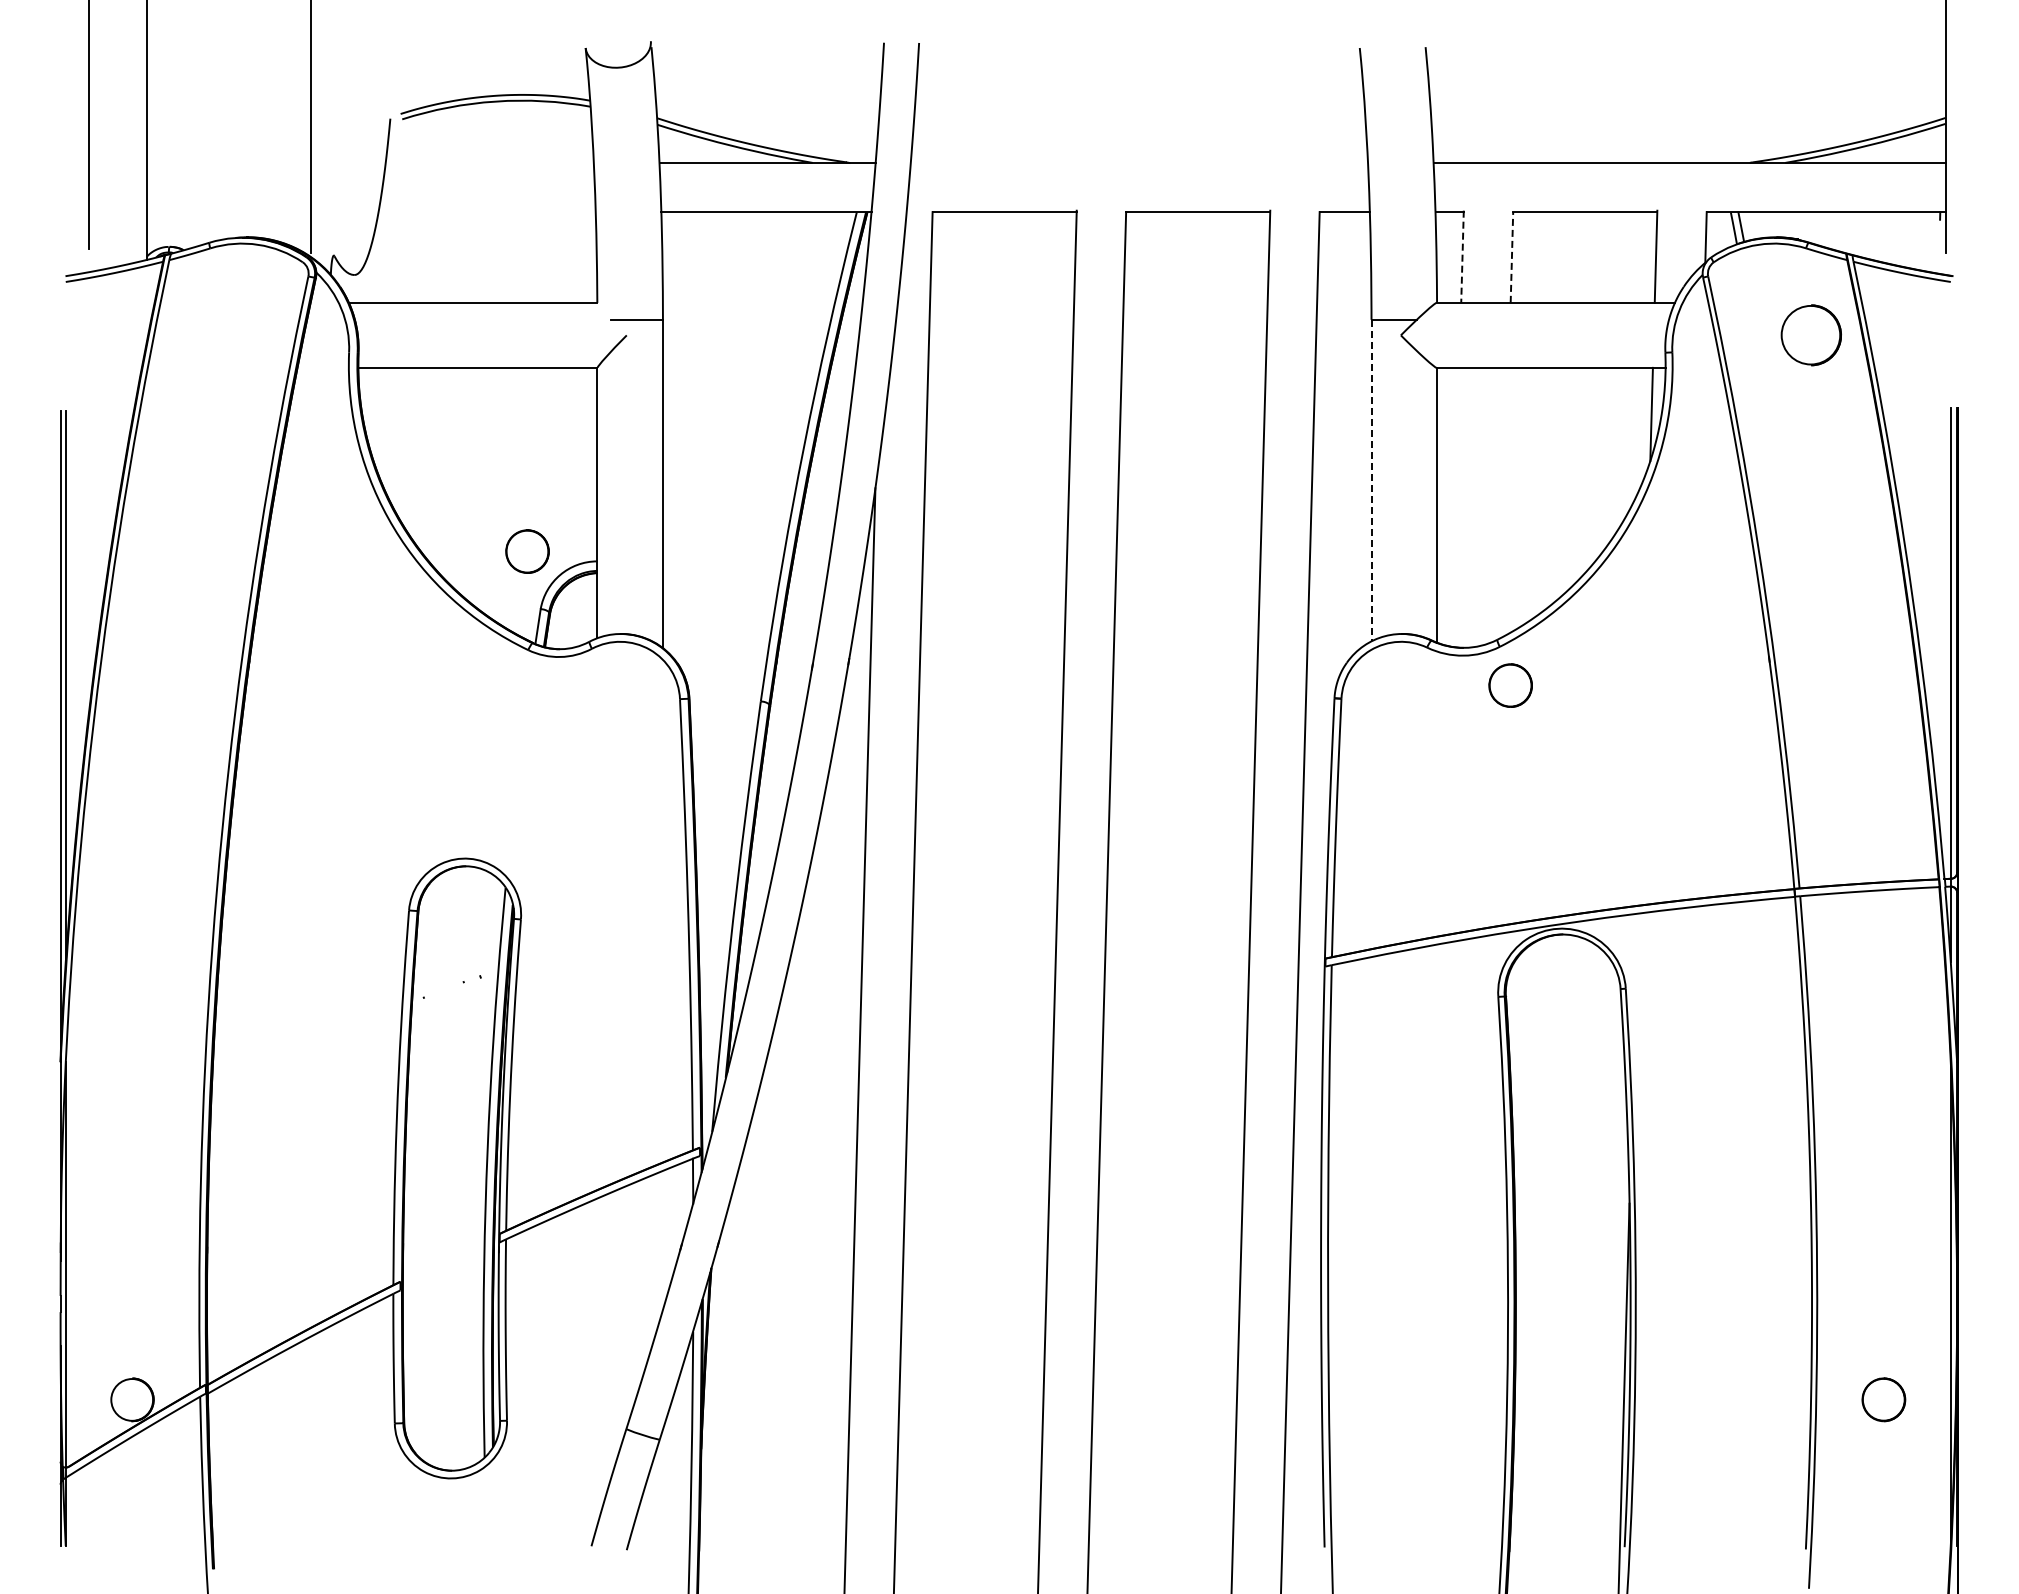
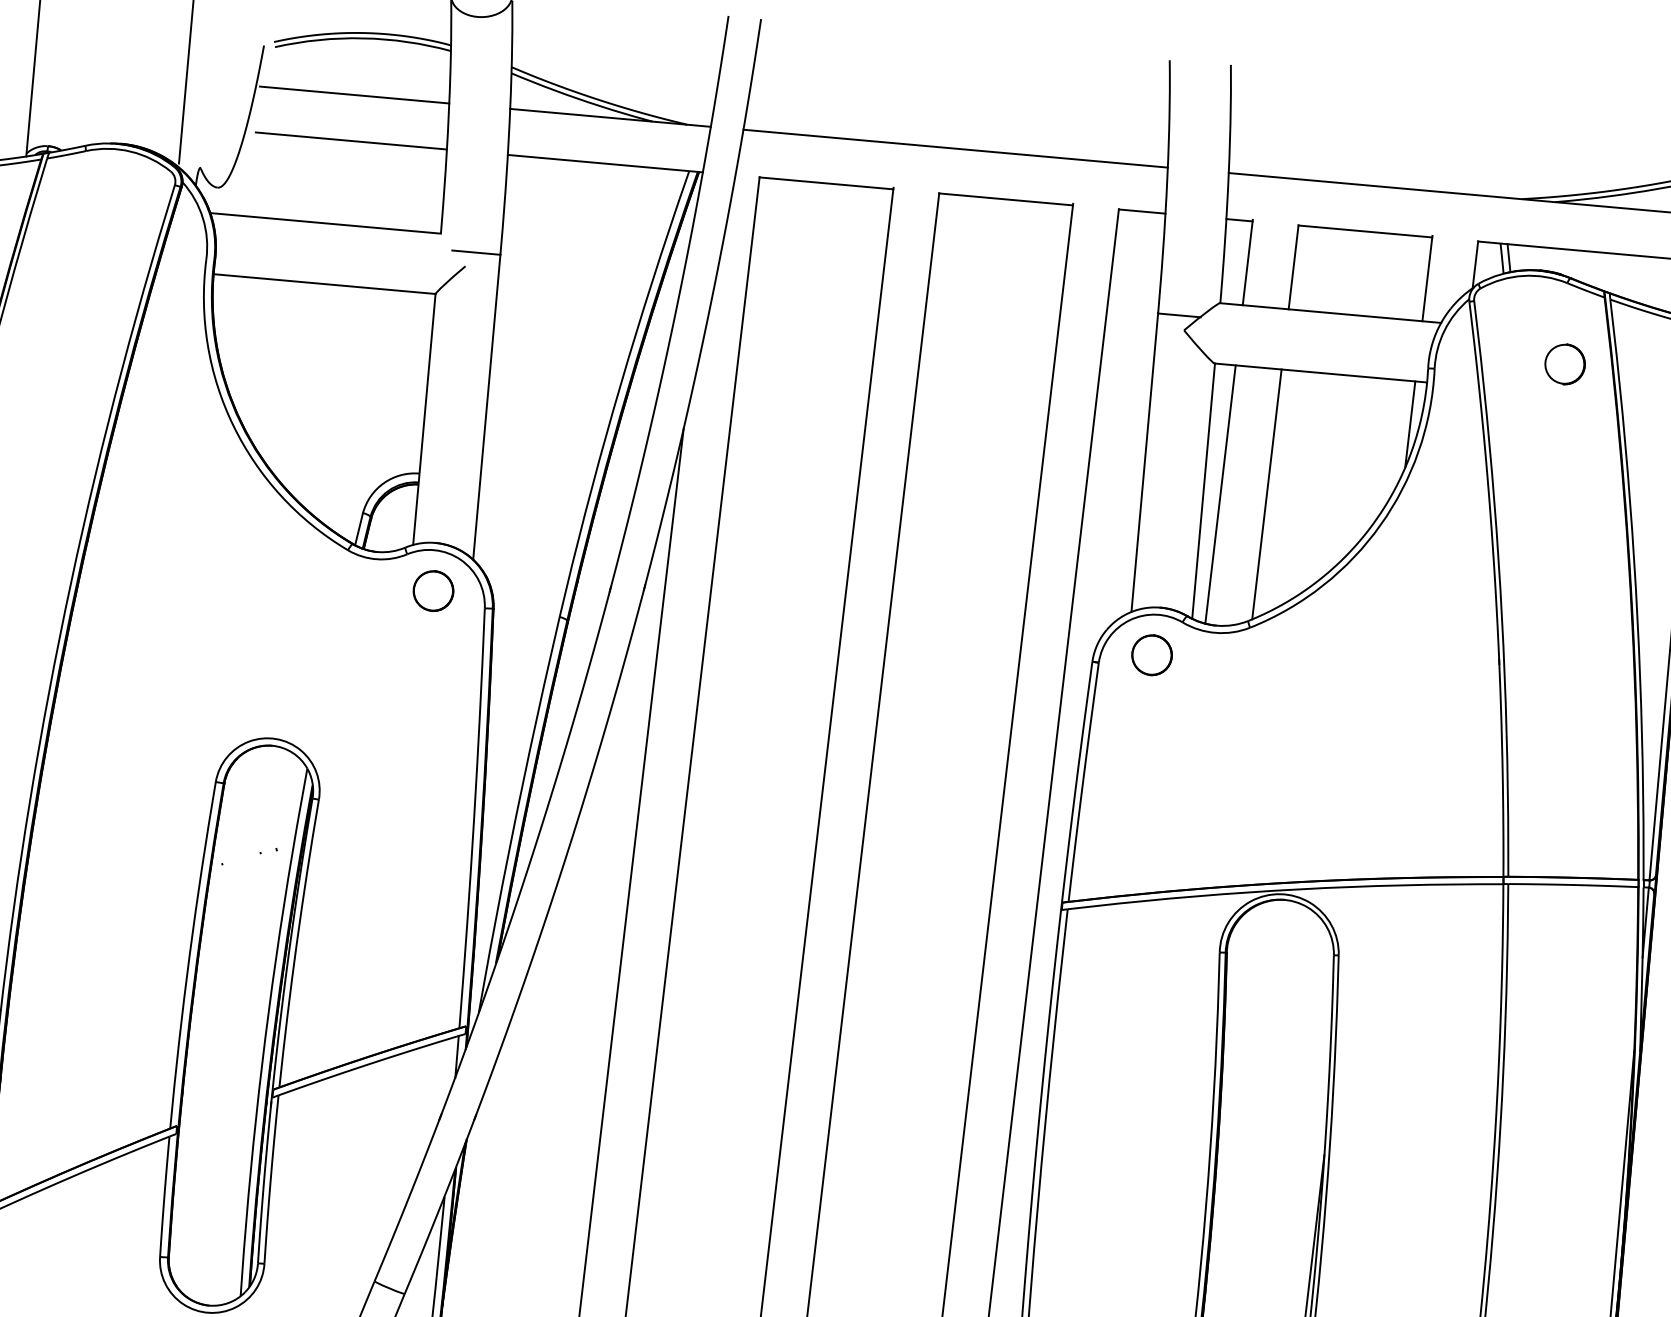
line: (491, 162) -> (354, 94), added
line: (1139, 162) -> (955, 148), added
line: (492, 212) -> (351, 141), added
line: (1511, 256) -> (1293, 266), dashed -> solid
line: (1462, 257) -> (1247, 263), dashed -> solid
part: (1811, 335) -> (1565, 364), size x0.71
line: (1371, 480) -> (1144, 462), dashed -> solid
line: (1504, 502) -> (1266, 494), added
line: (1455, 506) -> (1220, 493), added
part: (527, 551) -> (433, 590), moved
part: (1510, 685) -> (1151, 655), moved

